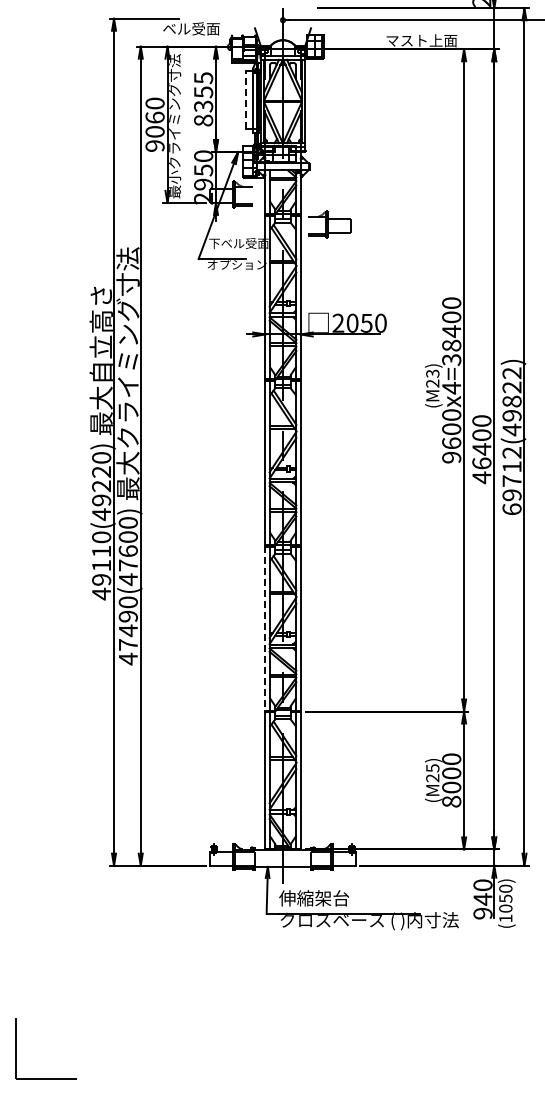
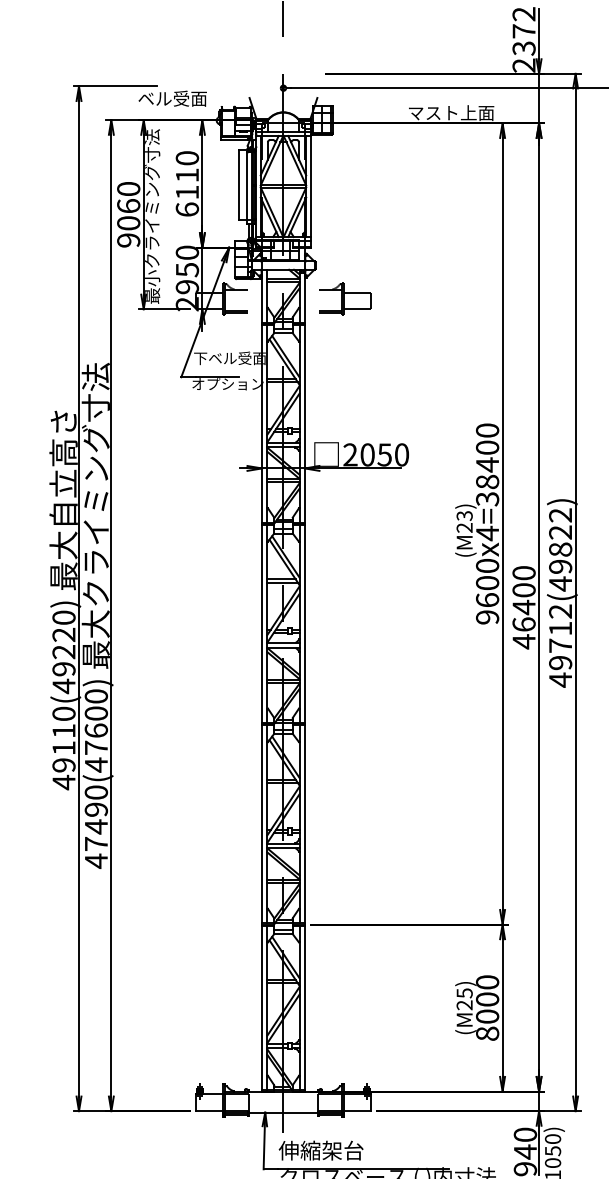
text: (203, 99) -> (187, 184), 8355 -> 6110
line: (246, 100) -> (239, 185), dashed -> solid
part: (329, 224) -> (345, 299), moved
text: (511, 509) -> (559, 680), 69712(49822) -> 49712(49822)
line: (265, 628) -> (262, 824), dashed -> solid

